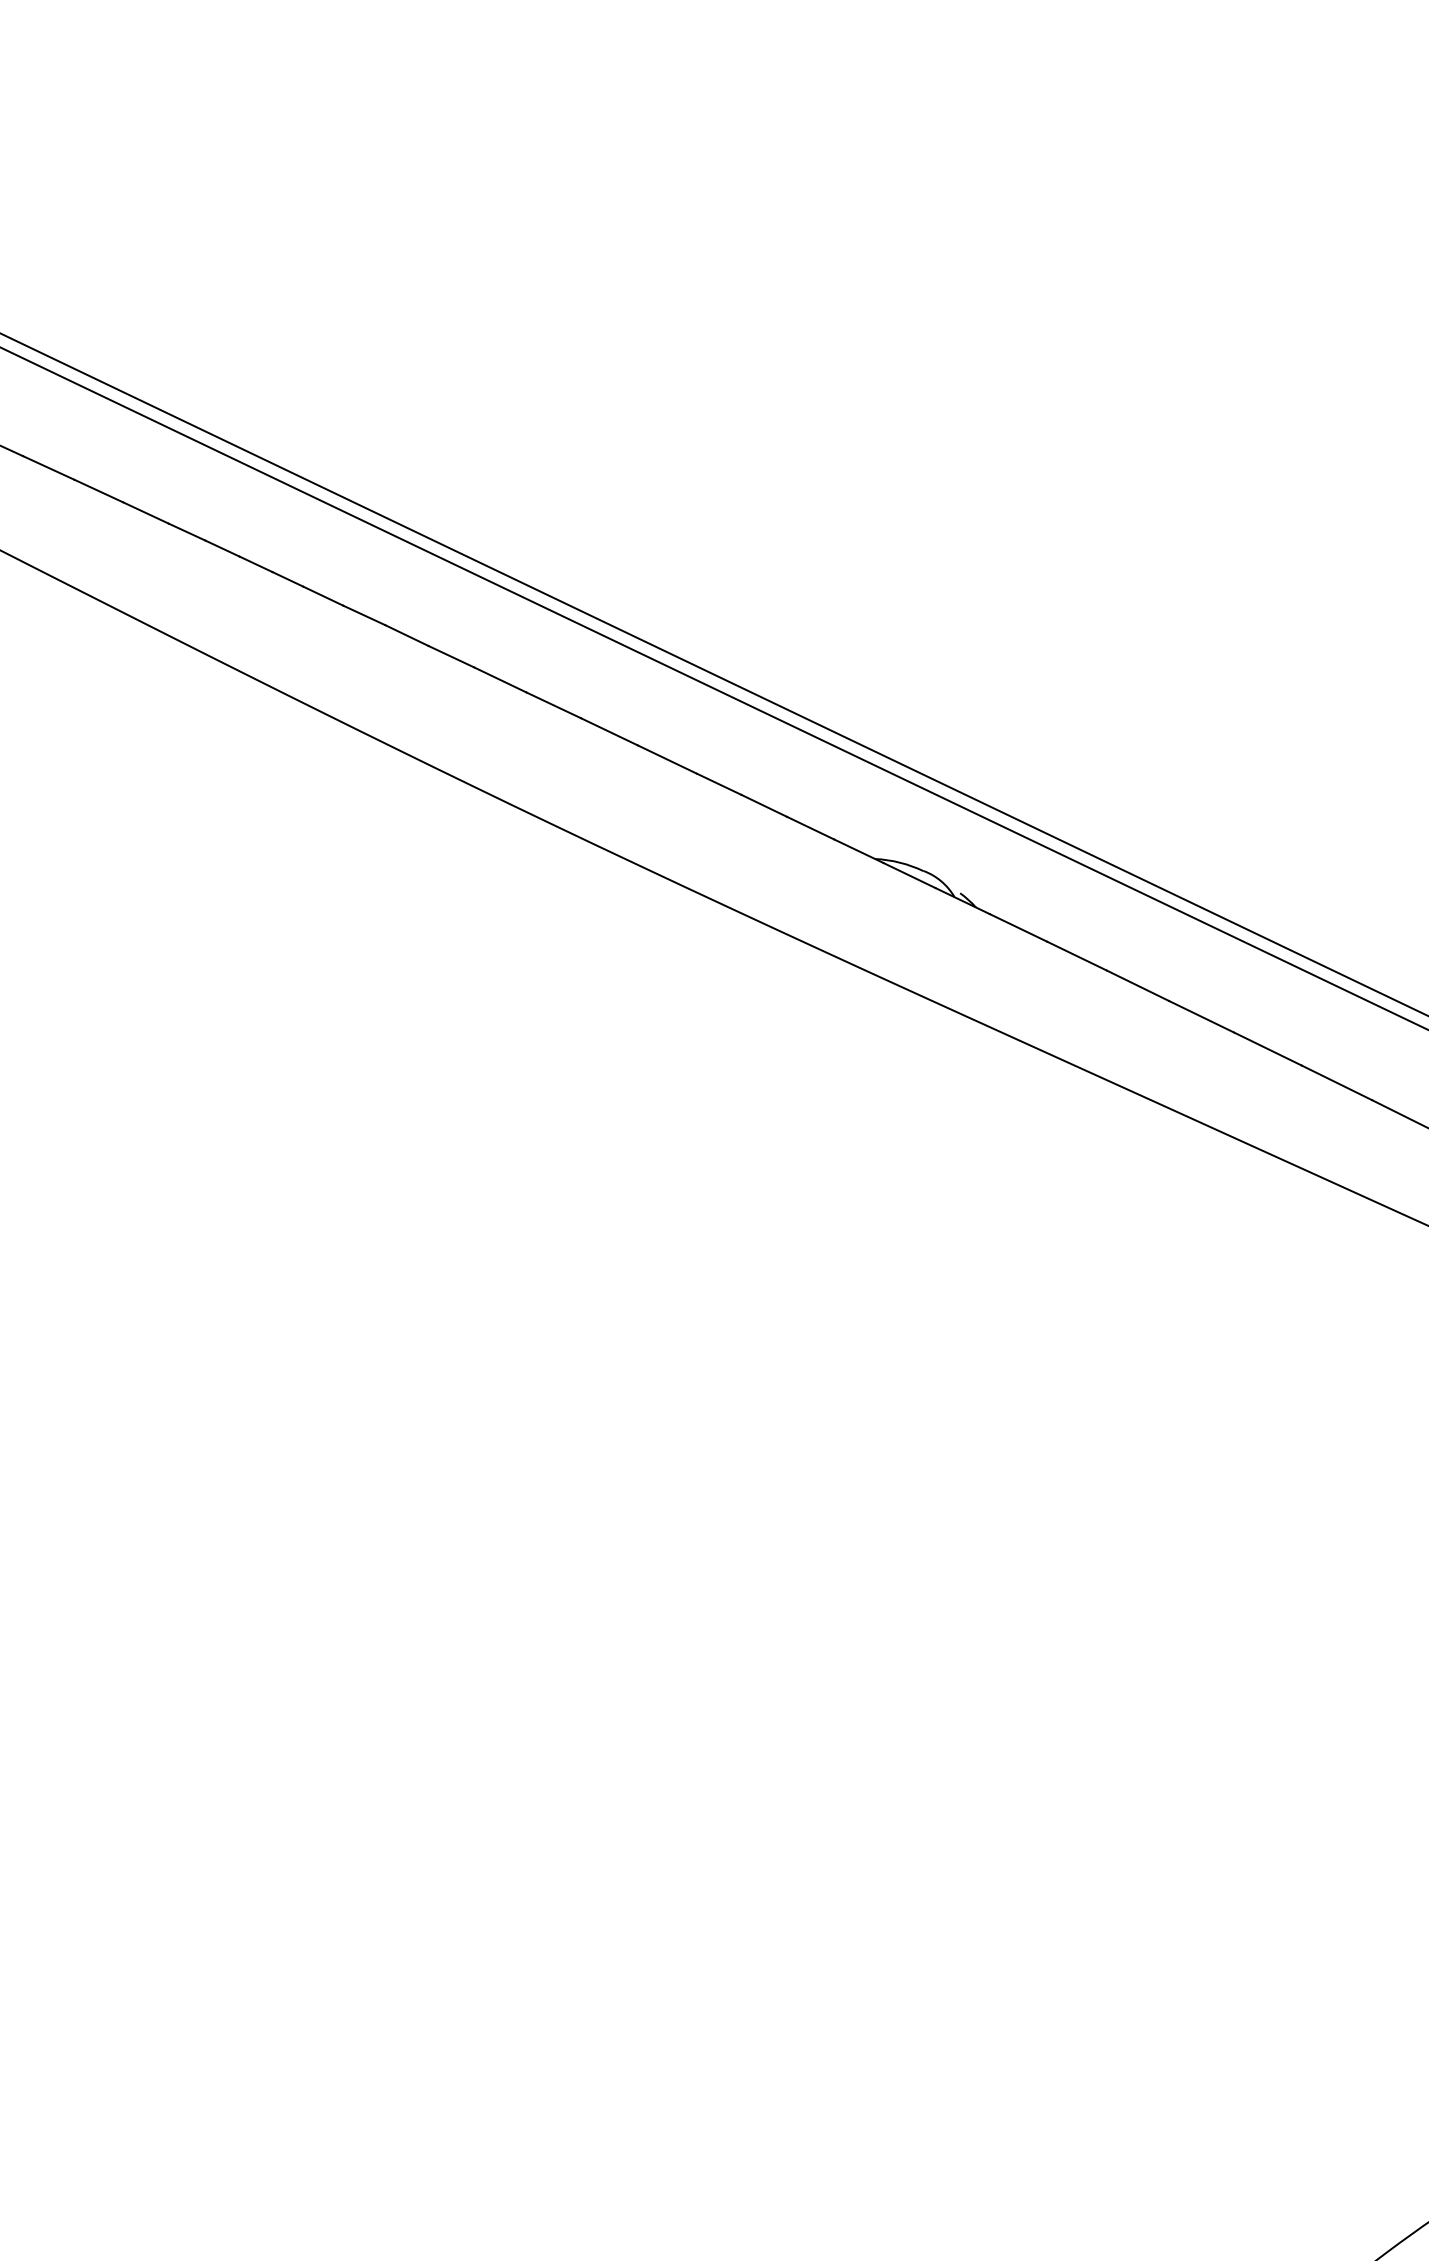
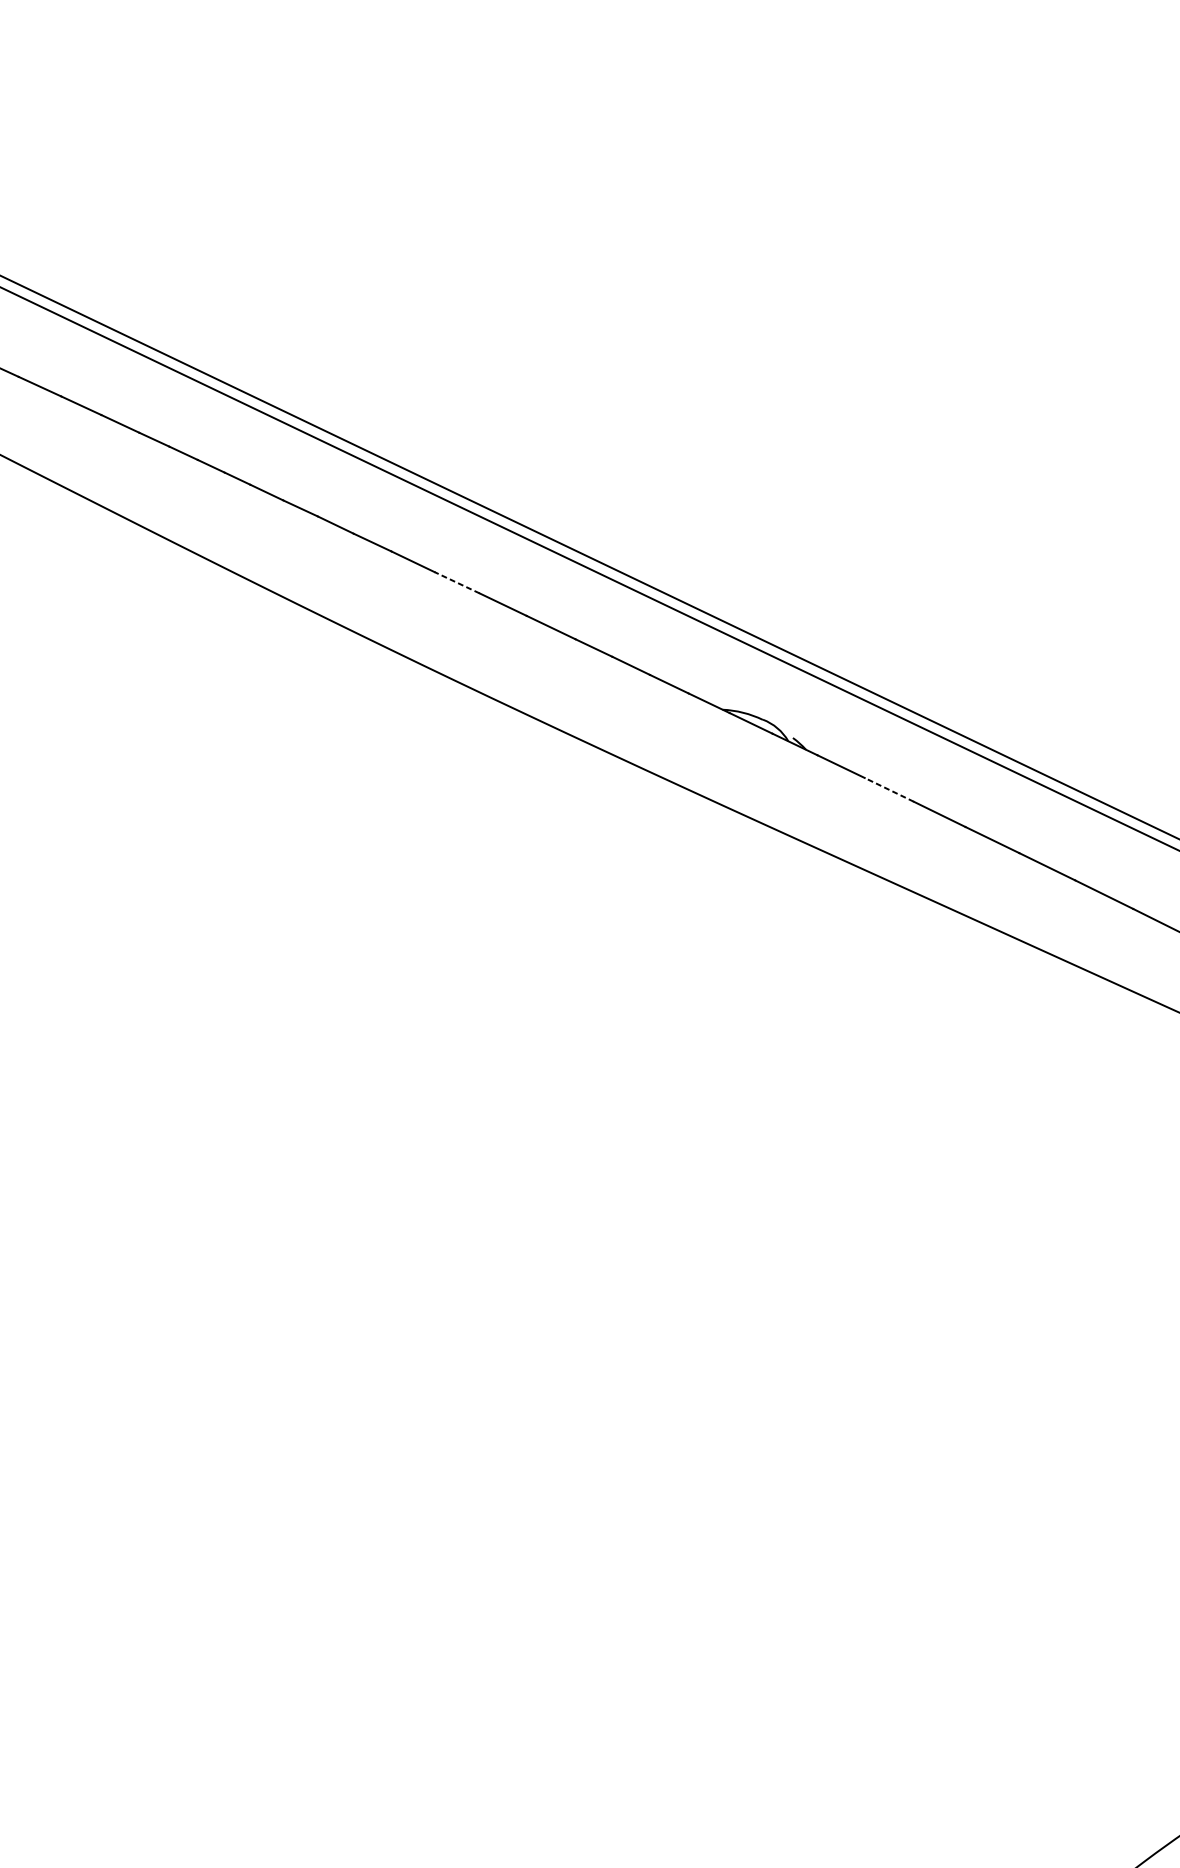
line: (553, 705) -> (456, 582), solid -> dashed
line: (1076, 955) -> (889, 789), solid -> dashed

